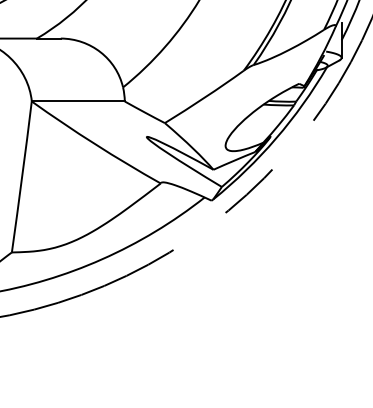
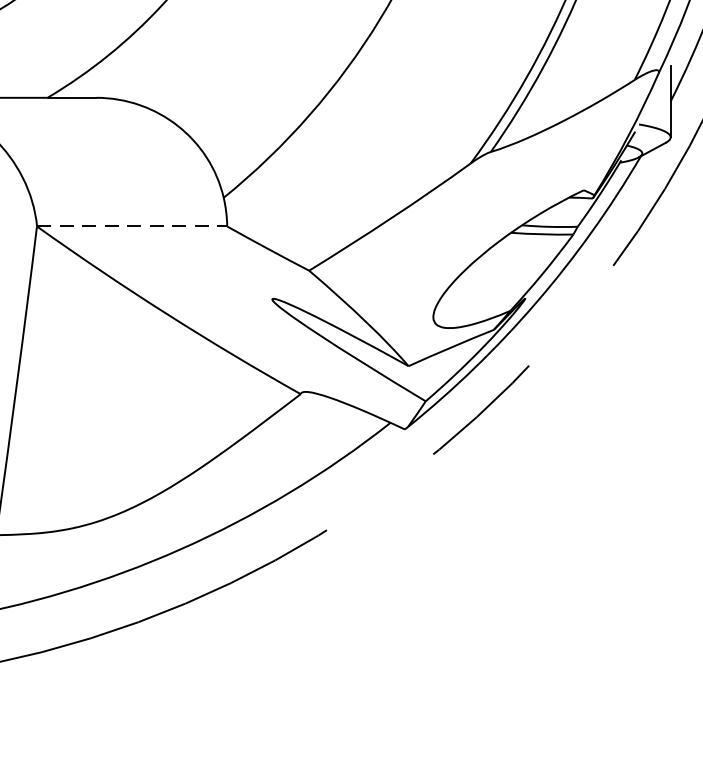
line: (78, 101) -> (132, 226), solid -> dashed

